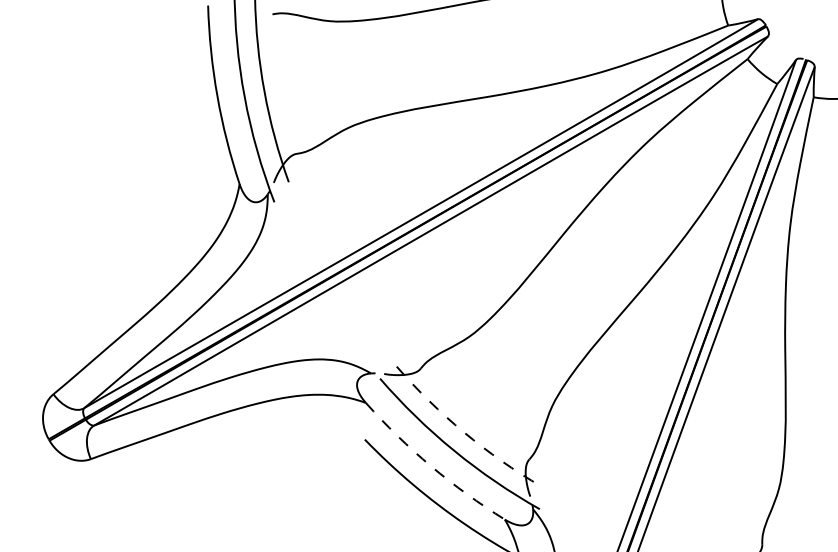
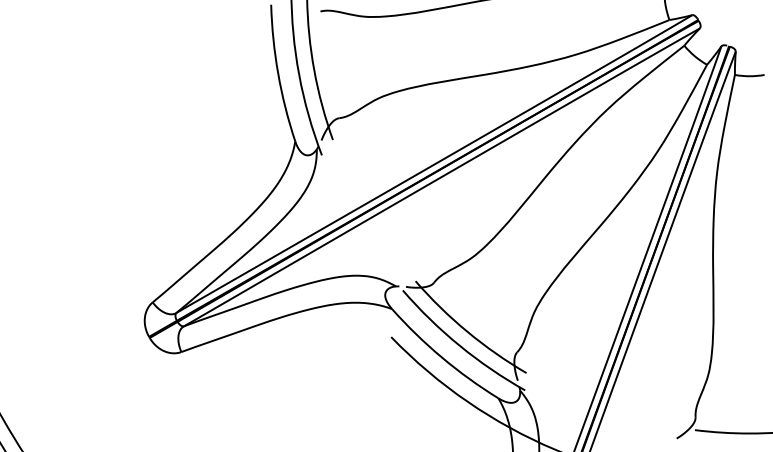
arc: (464, 432) -> (467, 331), dashed -> solid
arc: (431, 466) -> (442, 357), dashed -> solid

